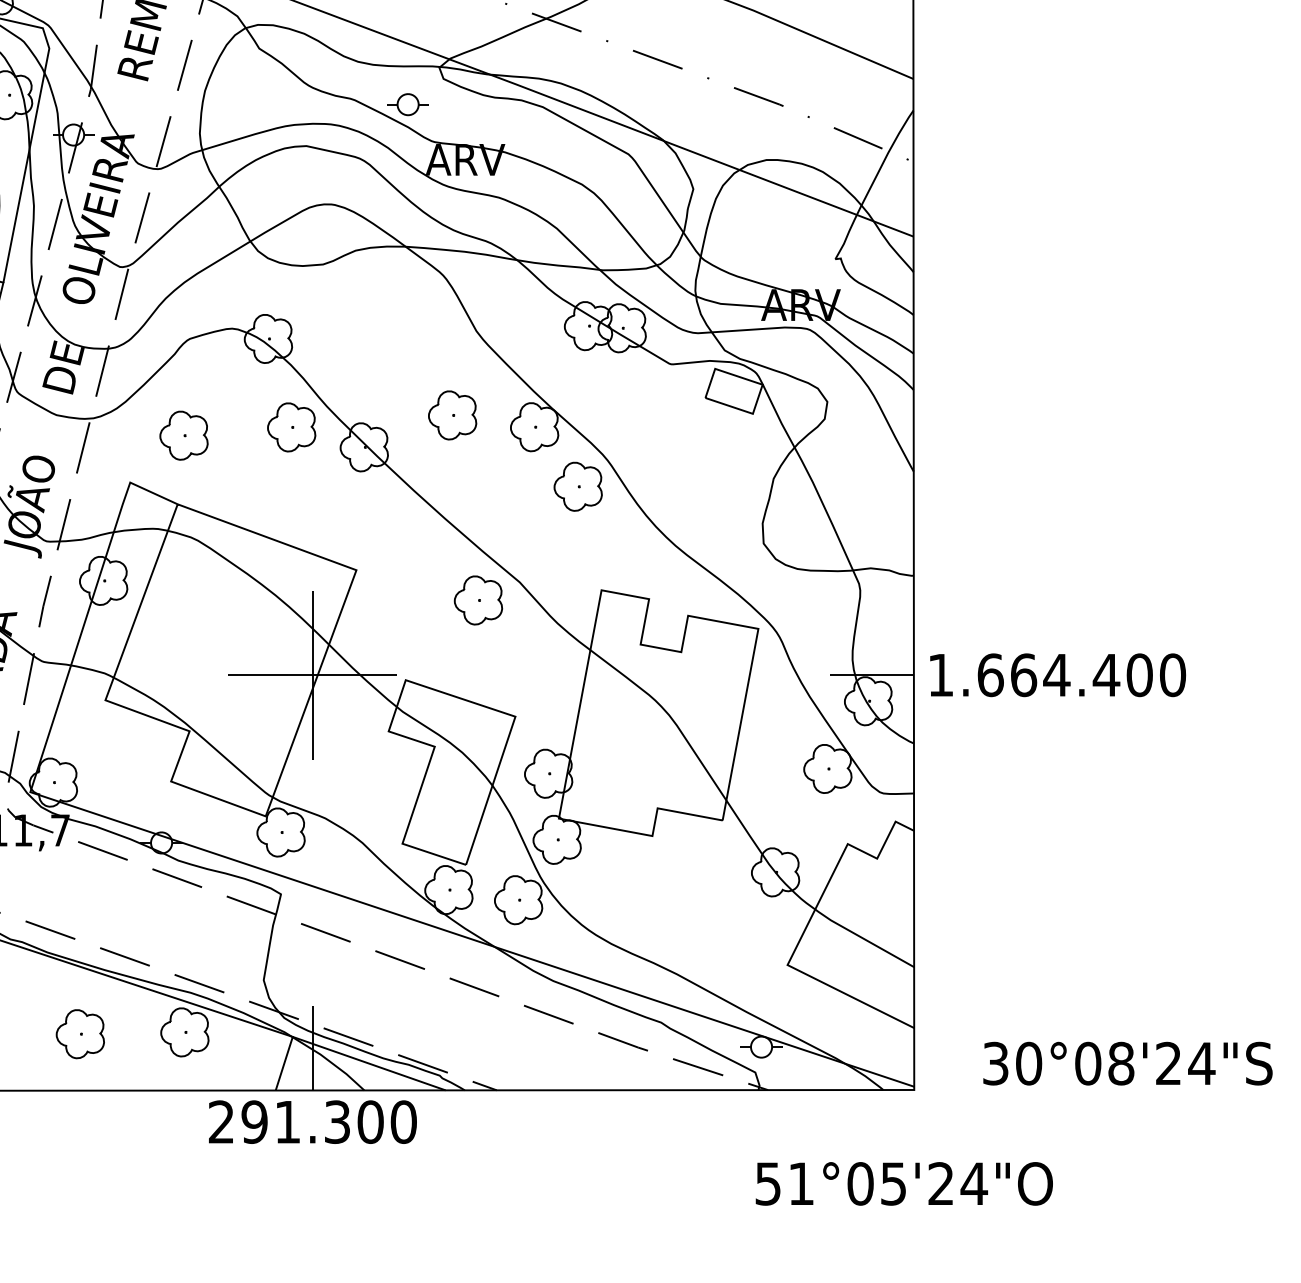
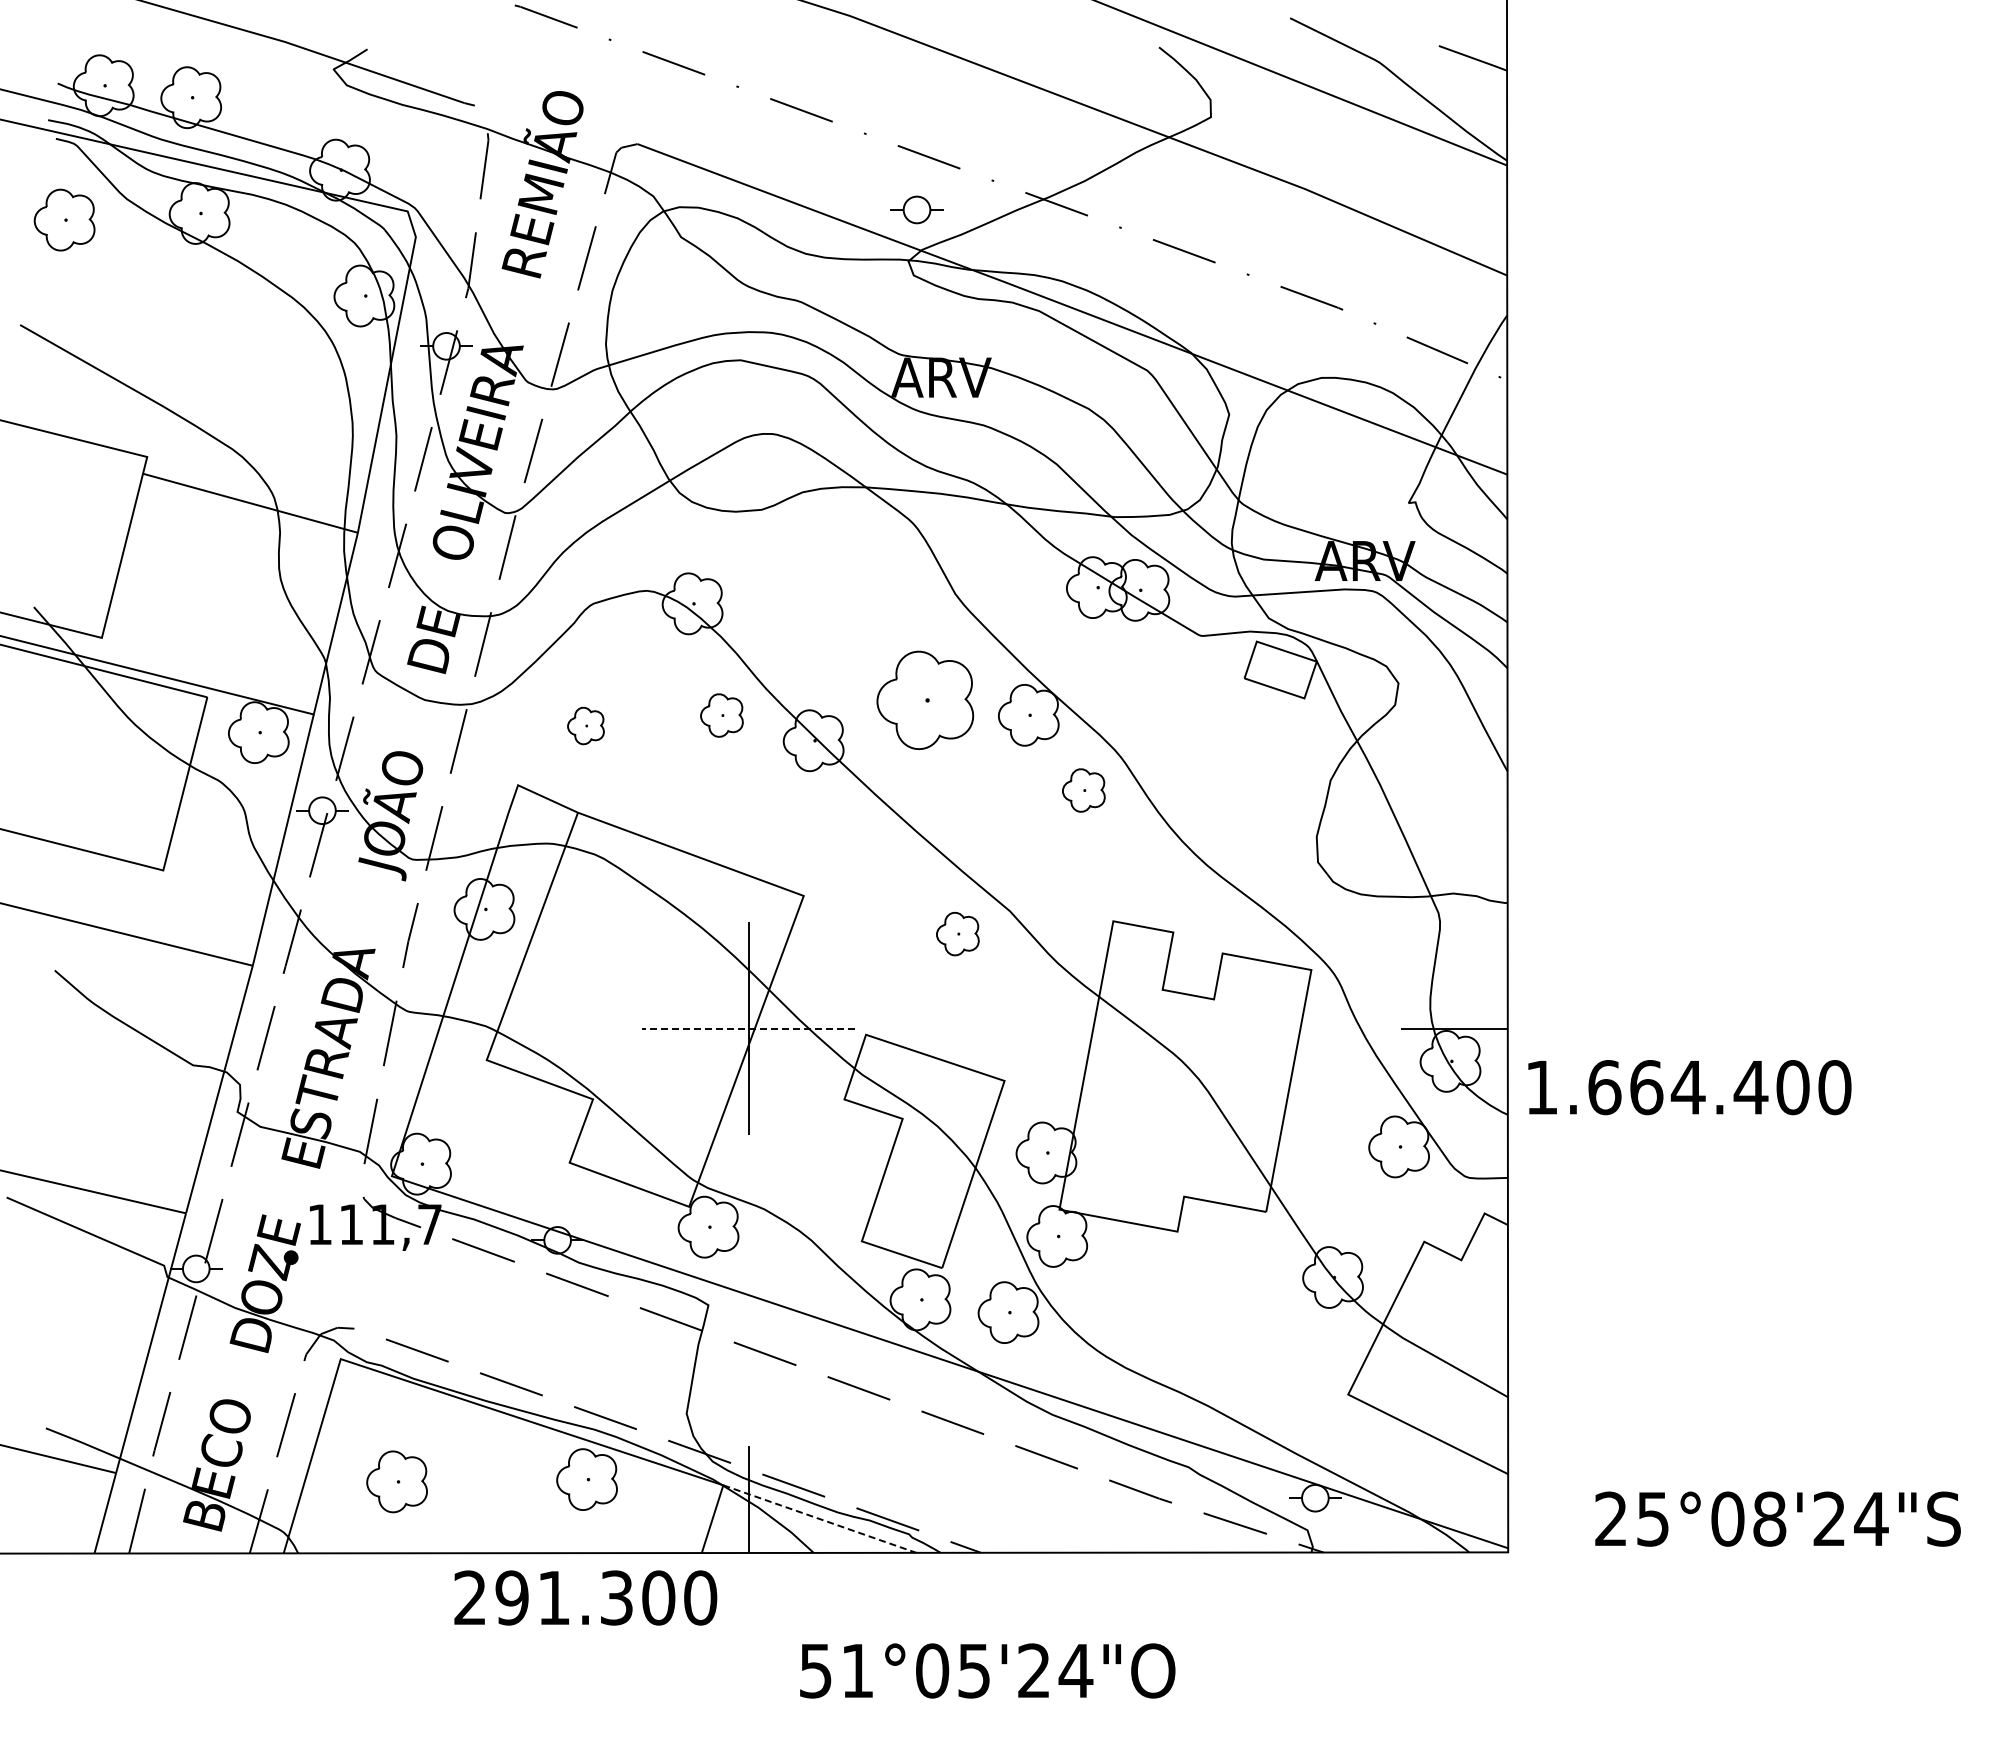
part: (407, 104) -> (916, 209), moved
part: (452, 415) -> (924, 700), size x1.6
part: (291, 427) -> (721, 715), size x0.7
part: (183, 435) -> (585, 725), size x0.6
part: (577, 486) -> (1083, 790), size x0.7
part: (478, 599) -> (957, 933), size x0.7
line: (312, 675) -> (748, 1028), solid -> dashed
text: (1057, 675) -> (1689, 1087), moved
part: (79, 1033) -> (396, 1481), moved
line: (369, 1063) -> (820, 1519), solid -> dashed
text: (1012, 1063) -> (1632, 1518), 30°08'24"S -> 25°08'24"S
text: (312, 1121) -> (585, 1597), moved
text: (904, 1183) -> (987, 1670), moved

